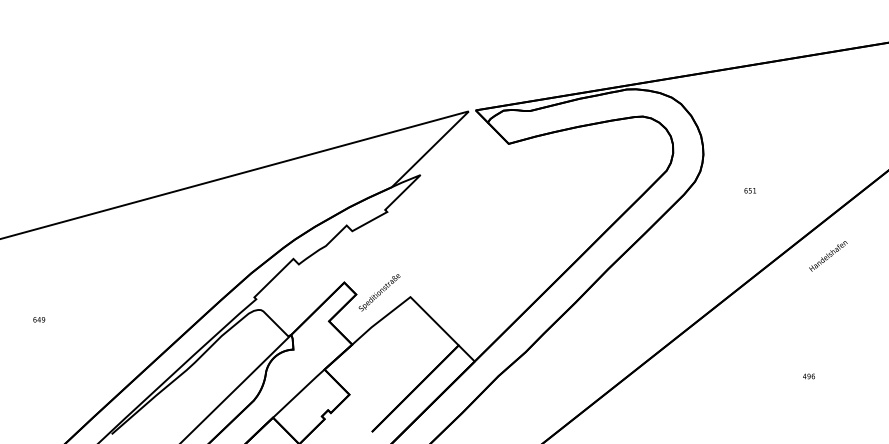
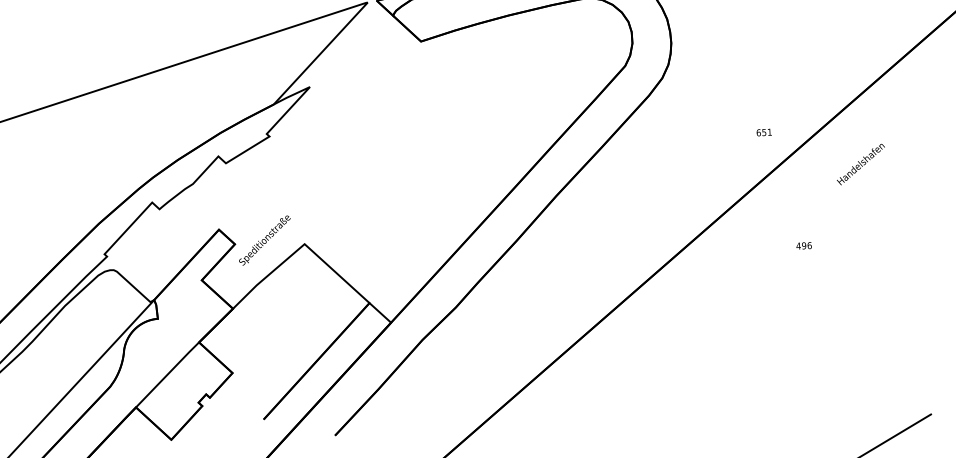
text: (749, 190) -> (763, 132), moved
text: (828, 256) -> (861, 164), moved
text: (808, 376) -> (803, 245), moved

